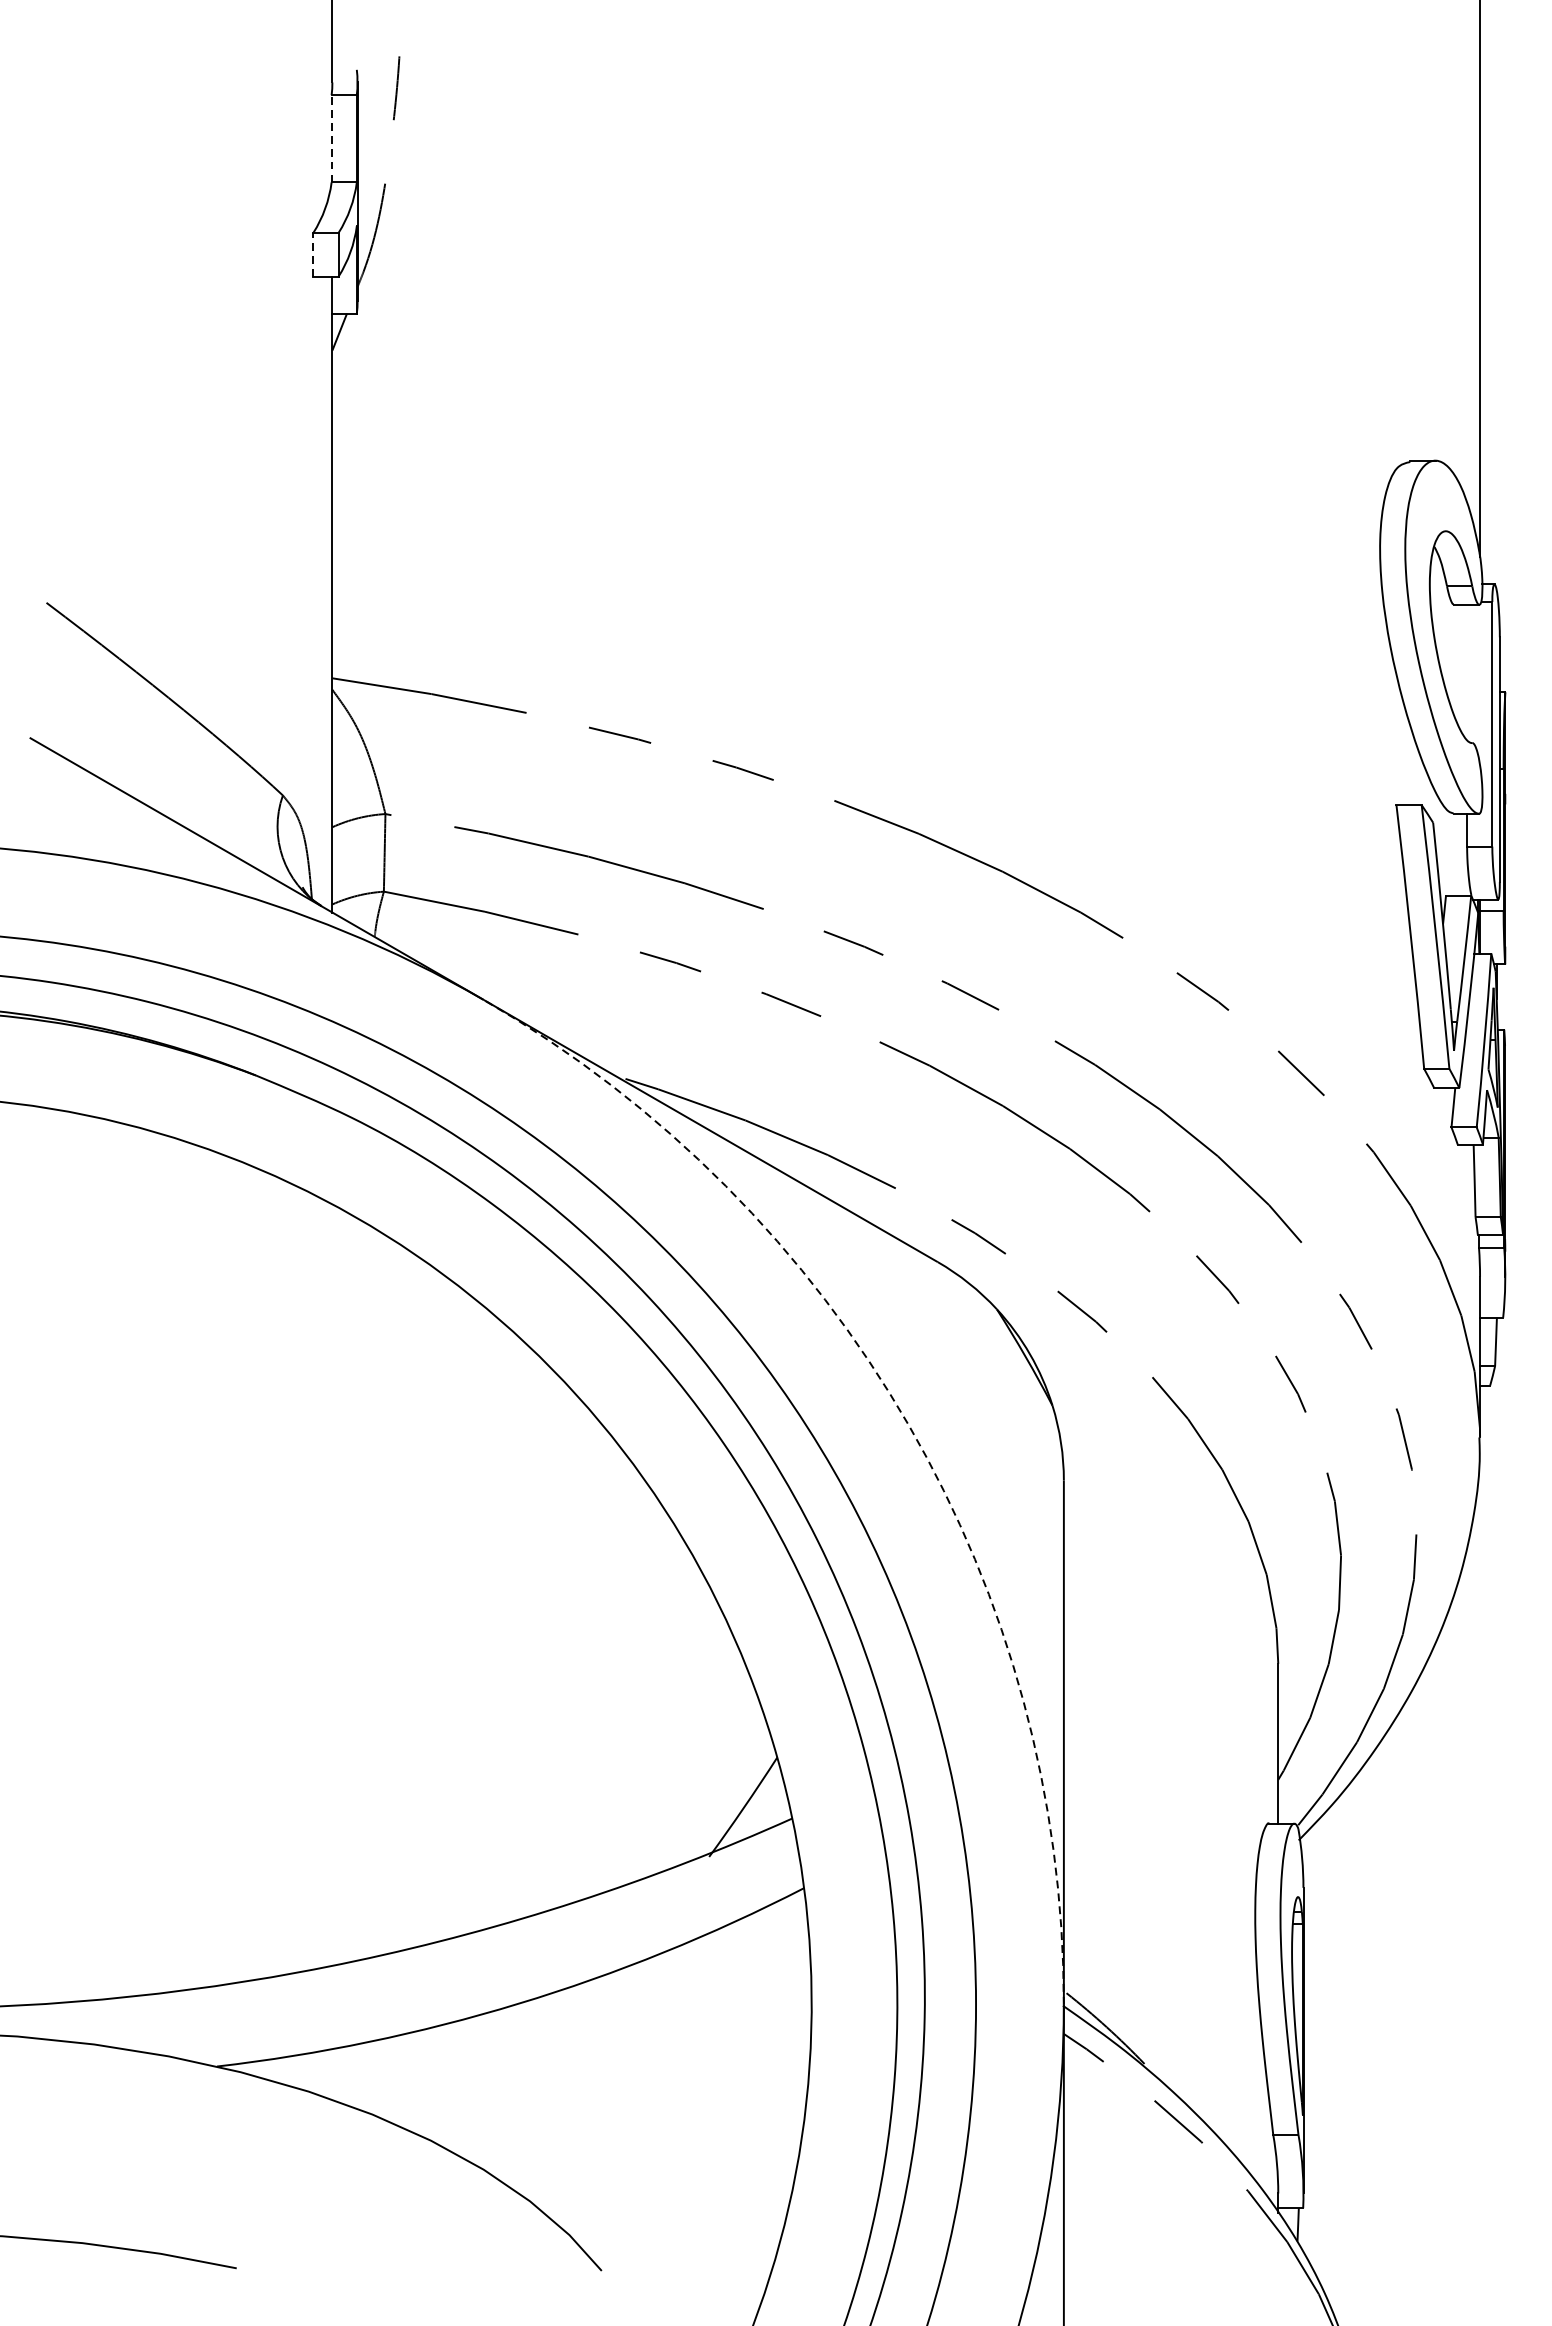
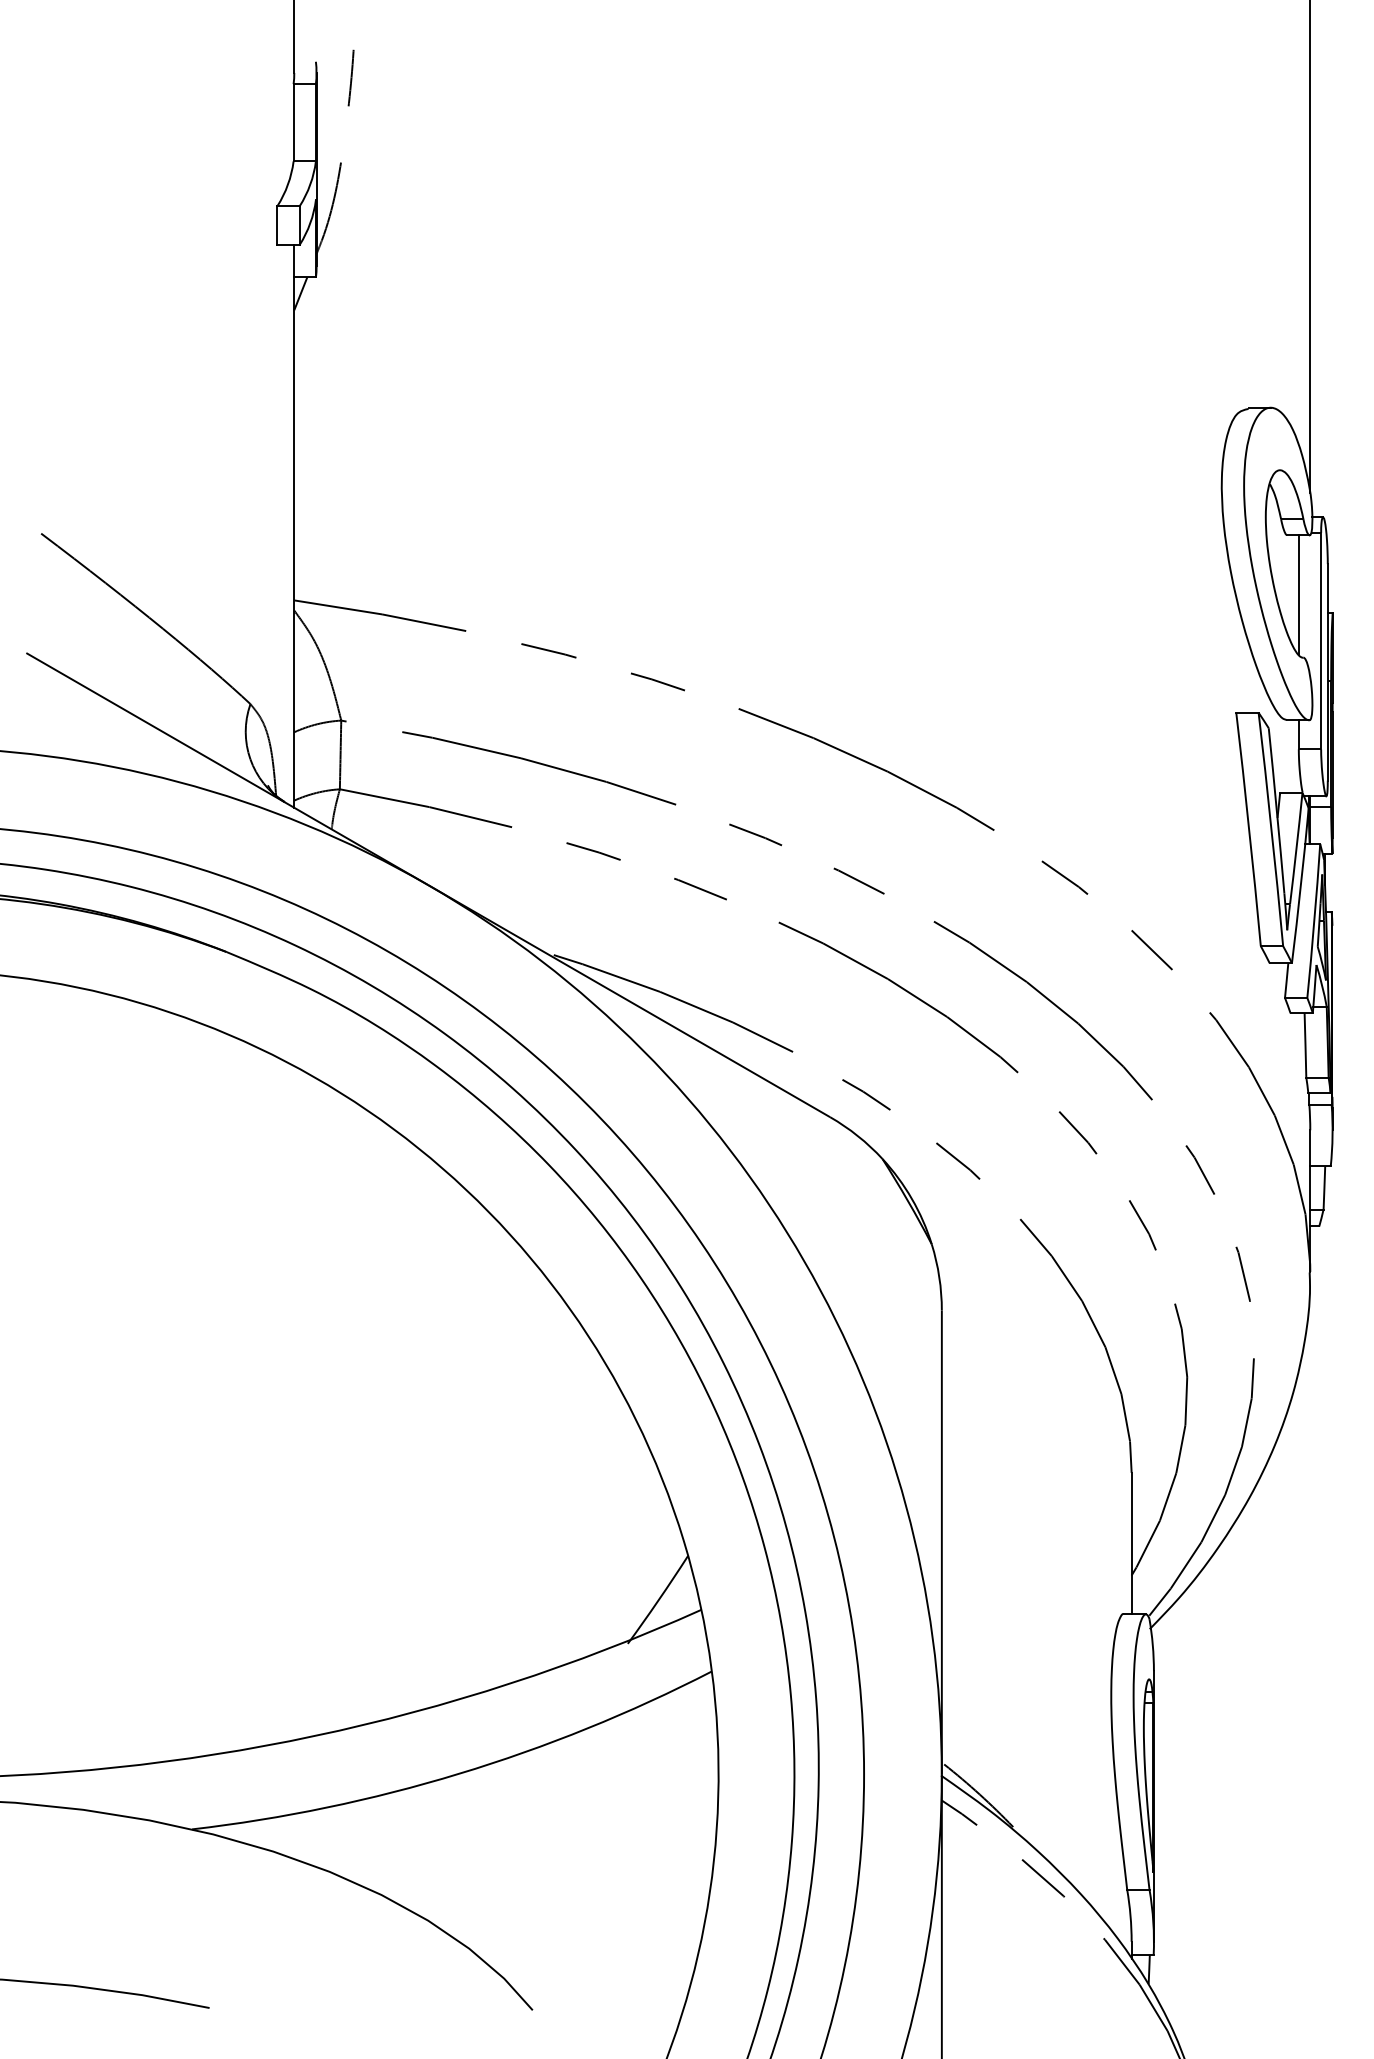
line: (331, 138) -> (293, 122), dashed -> solid
line: (313, 253) -> (277, 224), dashed -> solid
line: (1466, 671) -> (1298, 594), added
arc: (908, 1425) -> (804, 1261), dashed -> solid

